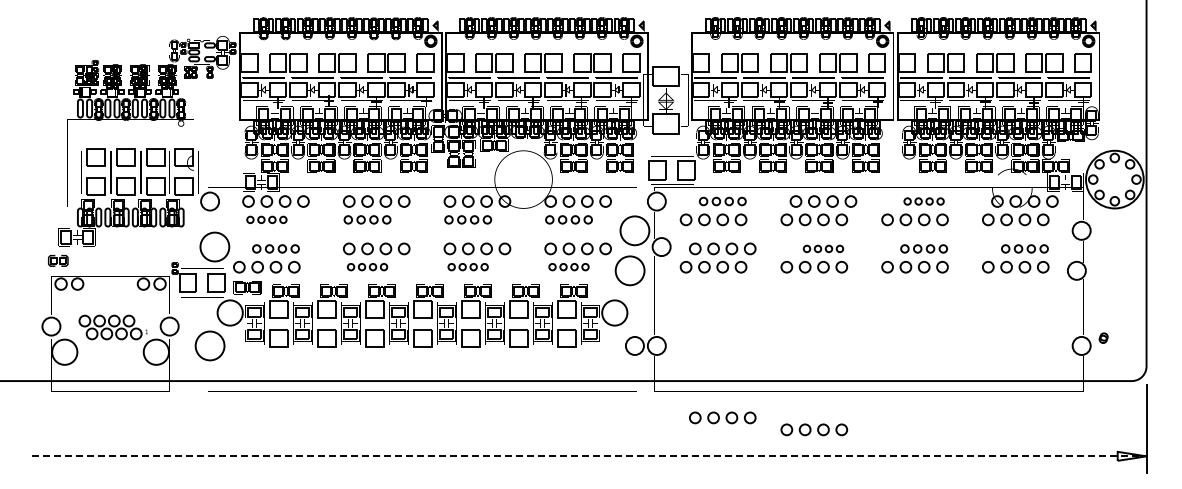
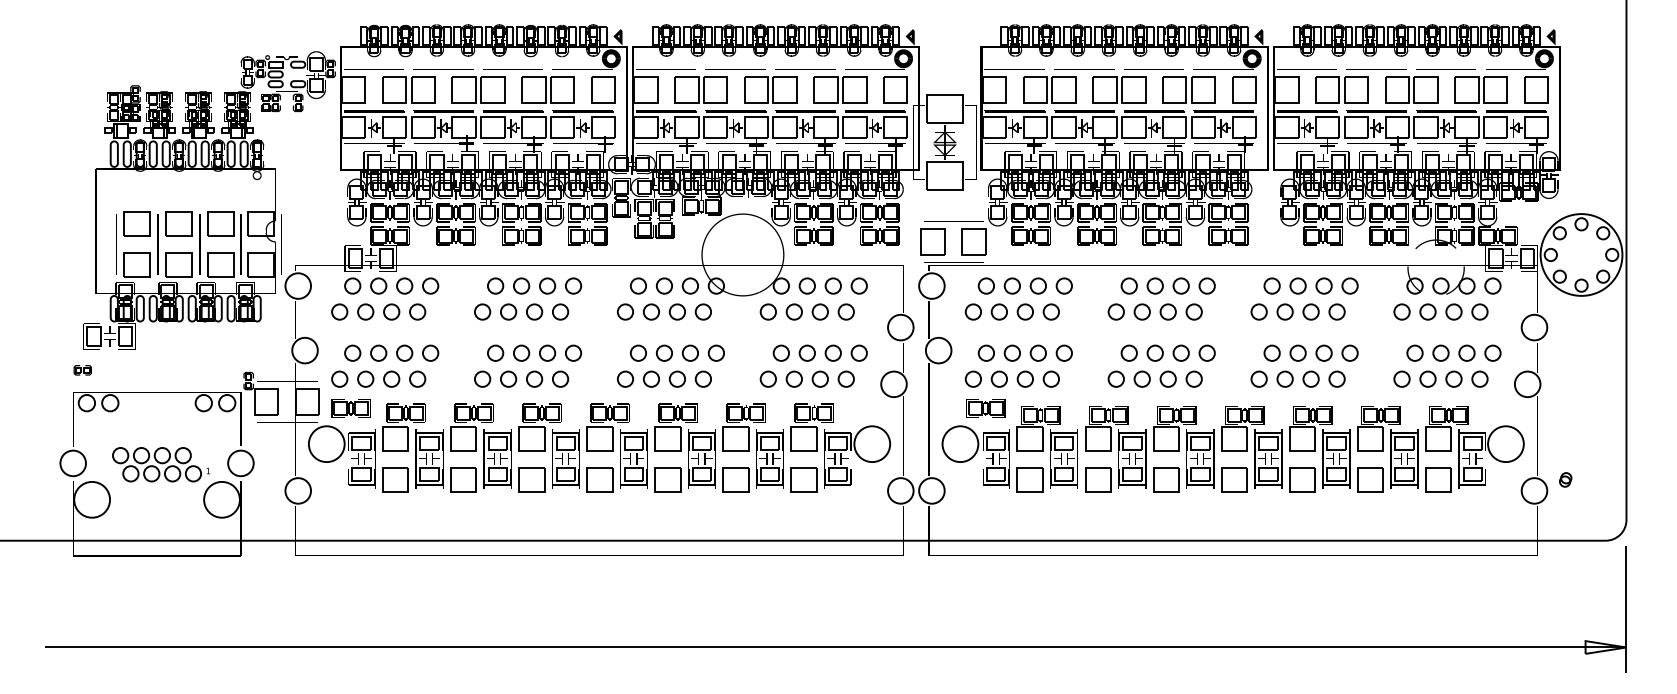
part: (722, 201) -> (1025, 286), size x1.43
part: (923, 201) -> (1310, 286), size x1.67
part: (266, 219) -> (378, 311), size x1.67
part: (367, 219) -> (521, 311), size x1.43
part: (467, 219) -> (663, 311), size x1.43
part: (568, 219) -> (806, 311), size x1.43
circle: (634, 230) -> (900, 327), size x0.62
circle: (214, 247) -> (304, 351), size x0.62
part: (275, 248) -> (390, 352), size x1.43
part: (823, 248) -> (1168, 352), size x1.67
part: (923, 248) -> (1310, 352), size x1.43
part: (1024, 248) -> (1453, 352), size x1.43
part: (57, 260) -> (81, 369), size x0.62
part: (367, 266) -> (521, 378), size x1.67
part: (467, 266) -> (663, 378), size x1.67
part: (568, 266) -> (806, 378), size x1.67
circle: (630, 270) -> (894, 383), size x0.62
part: (869, 314) -> (1233, 446), added
circle: (210, 345) -> (298, 490), size x0.62
part: (722, 417) -> (1025, 592), removed
part: (814, 429) -> (1155, 609), removed
line: (589, 456) -> (836, 647), dashed -> solid

